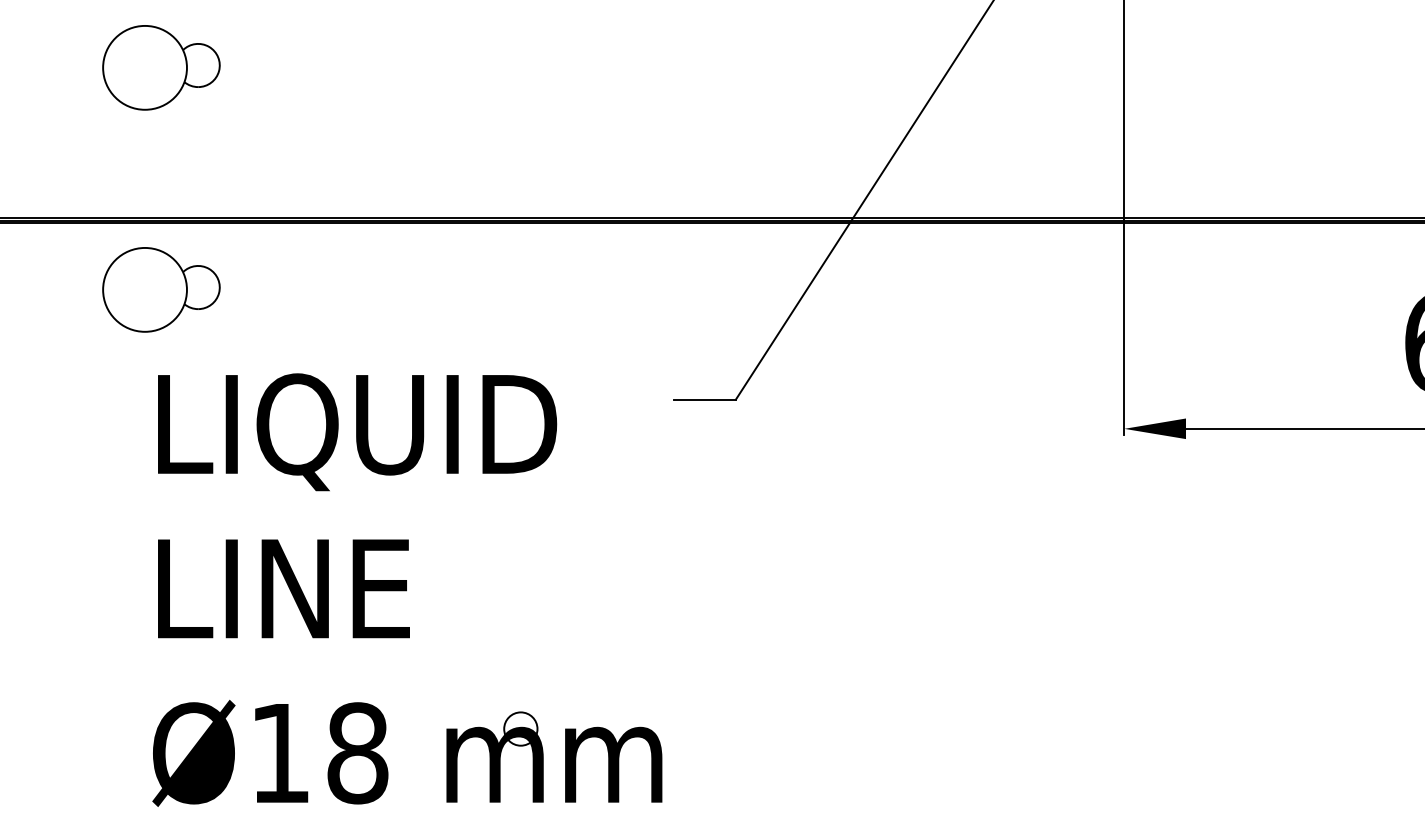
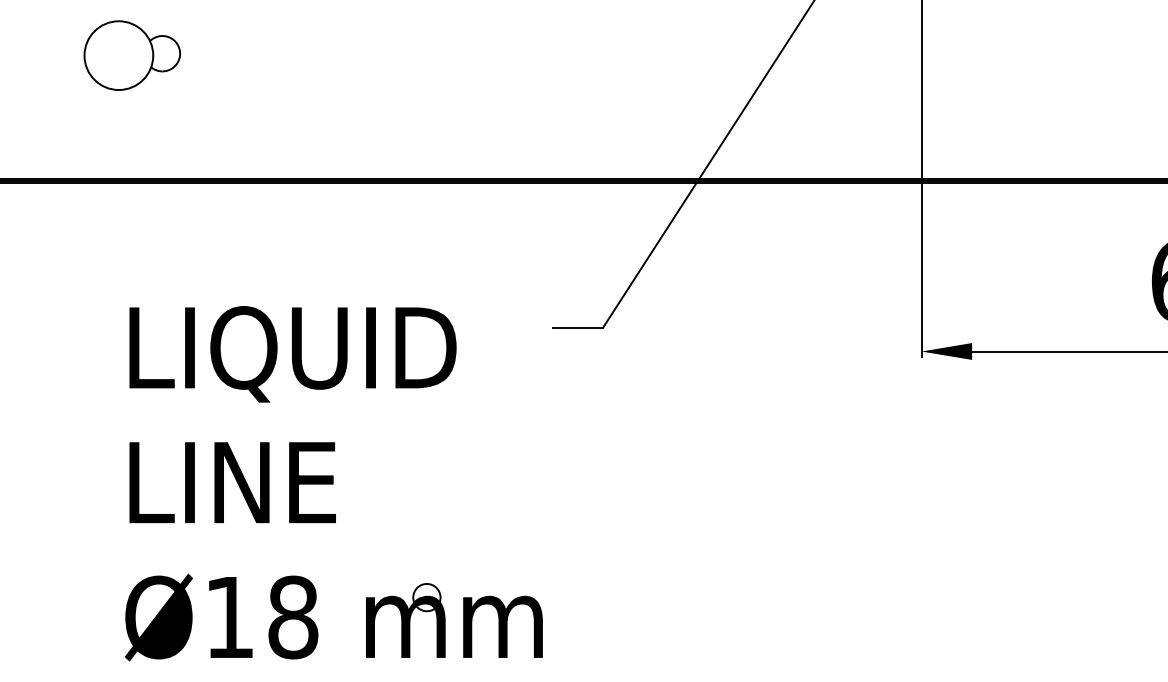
part: (160, 289) -> (131, 237), removed

